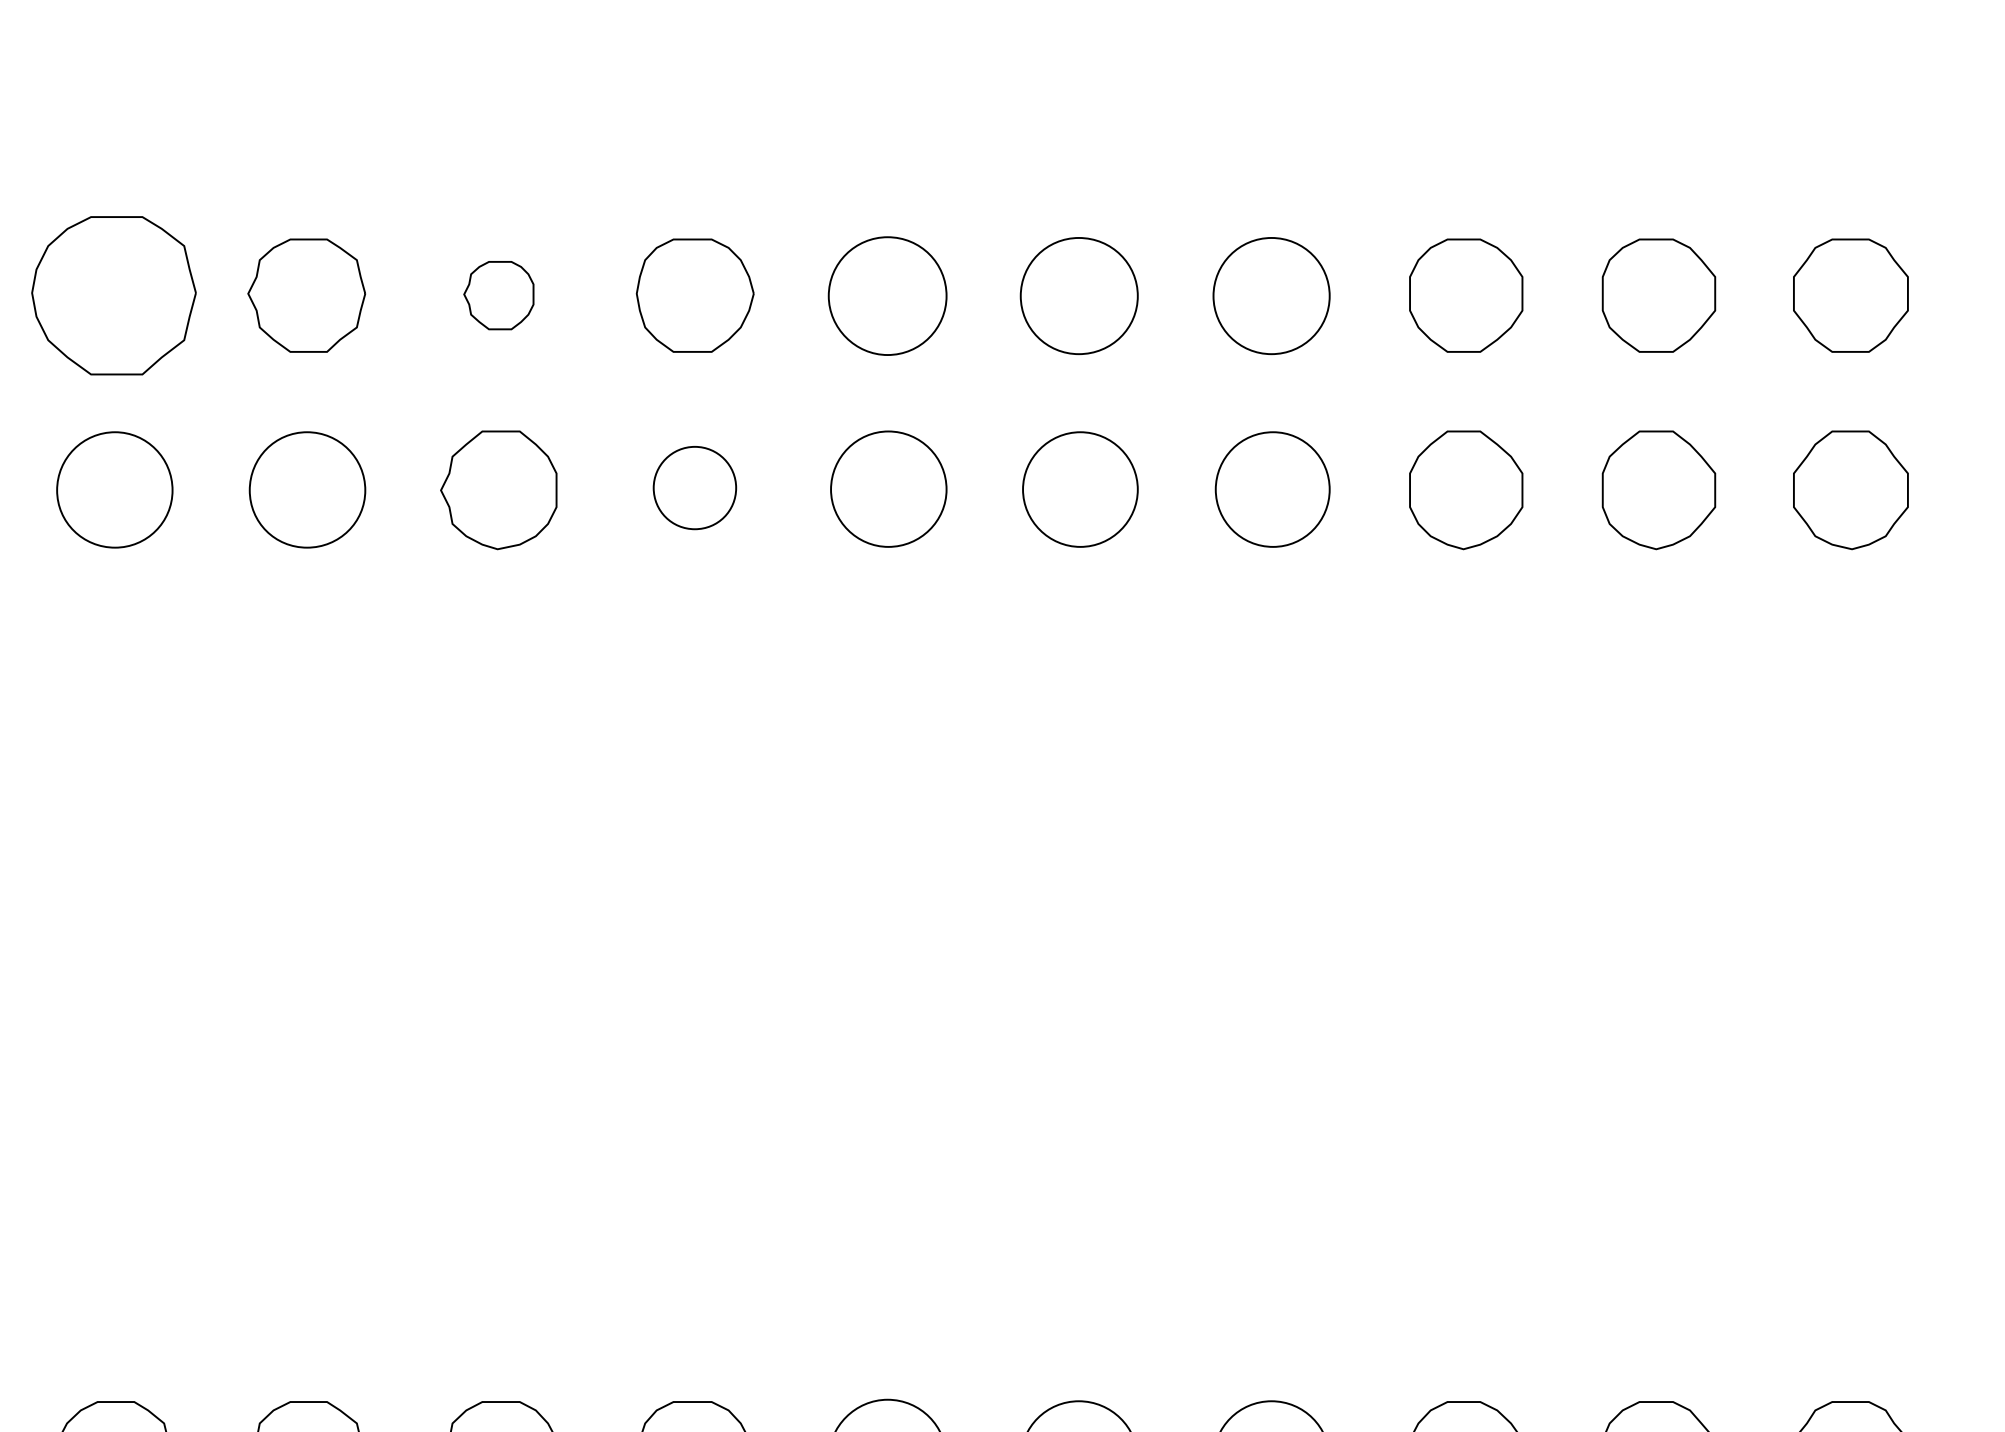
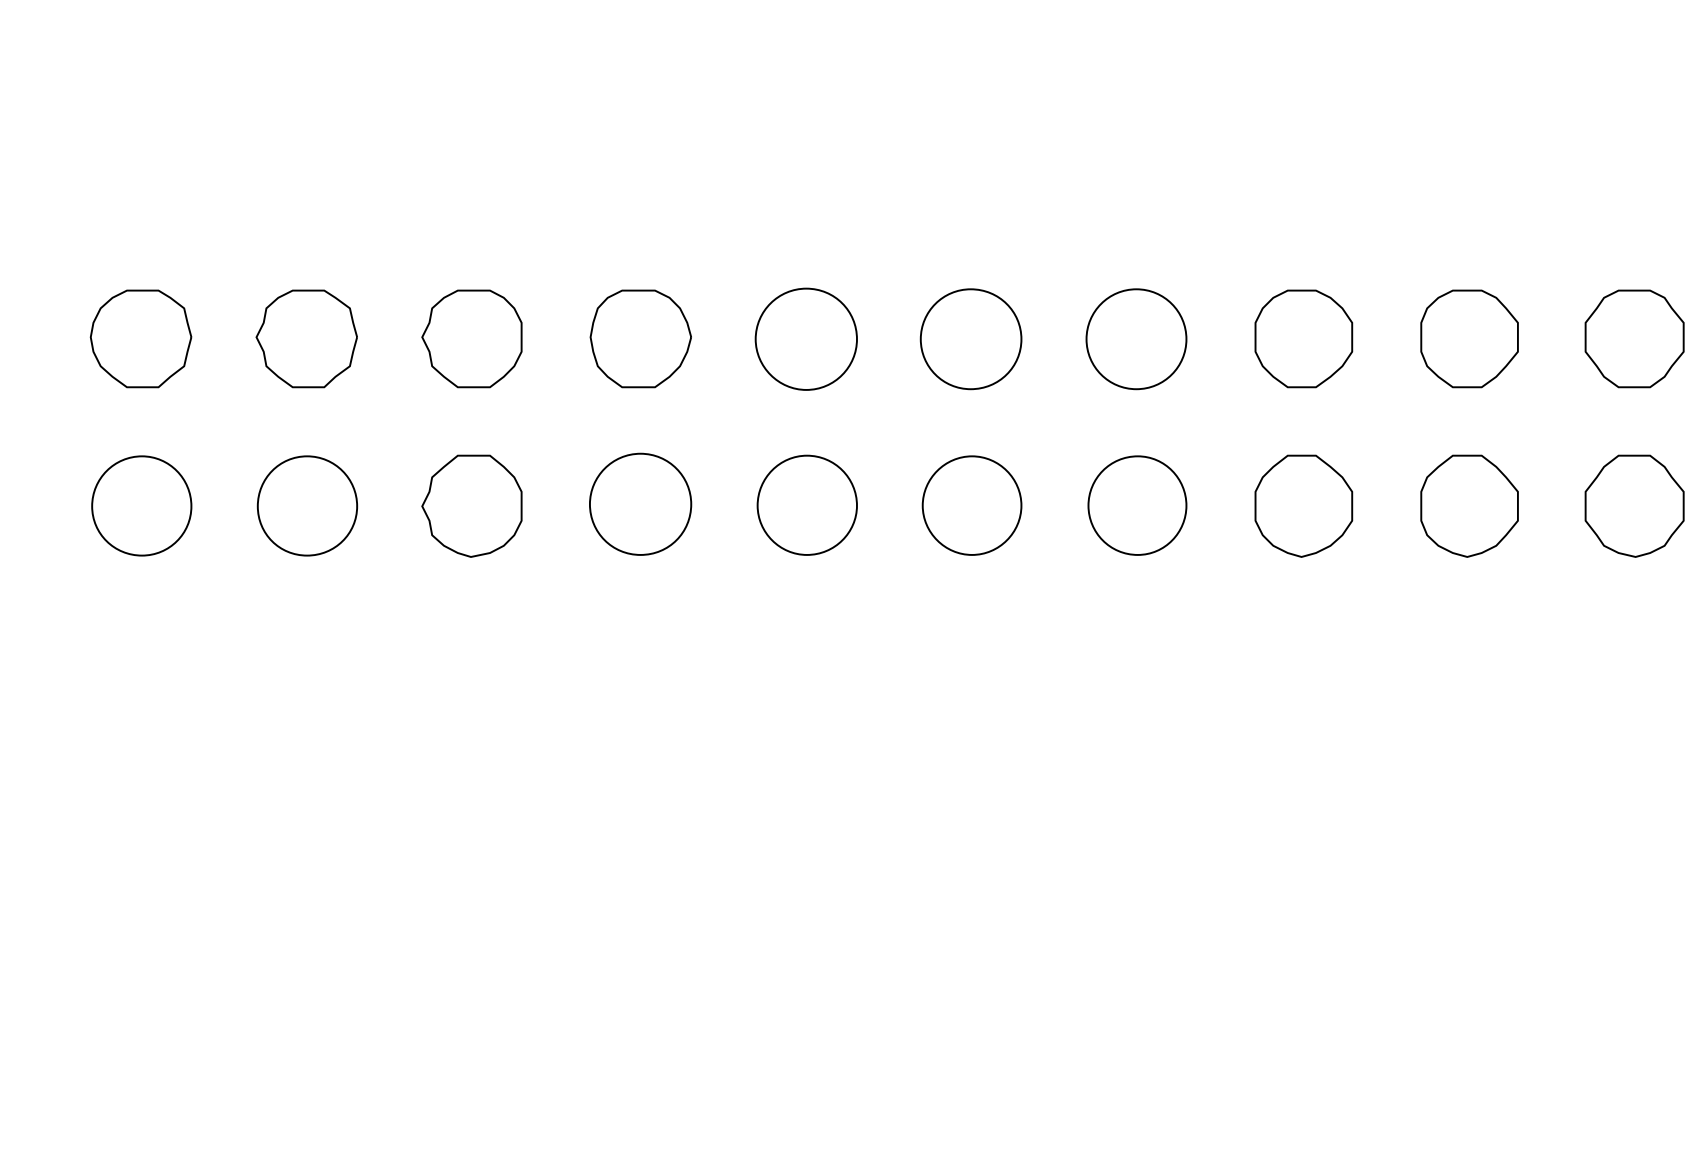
part: (113, 295) -> (140, 338), size x0.71
part: (498, 295) -> (471, 338), size x1.67
part: (694, 487) -> (640, 503), size x1.43

